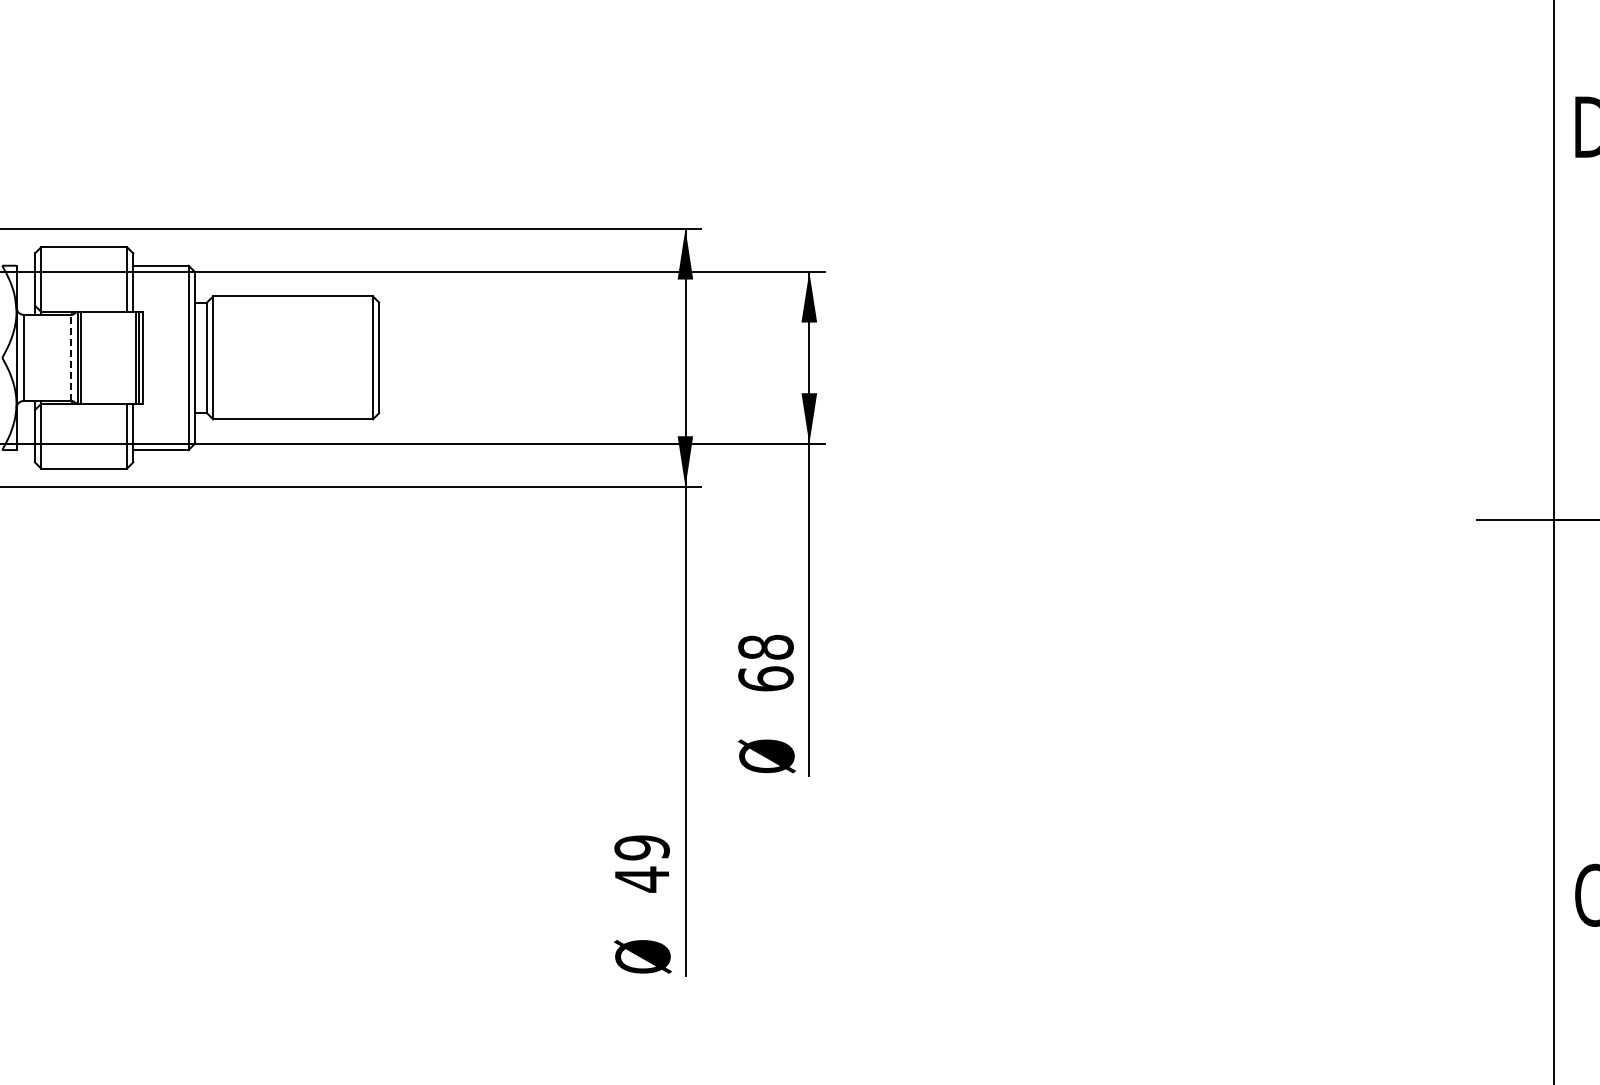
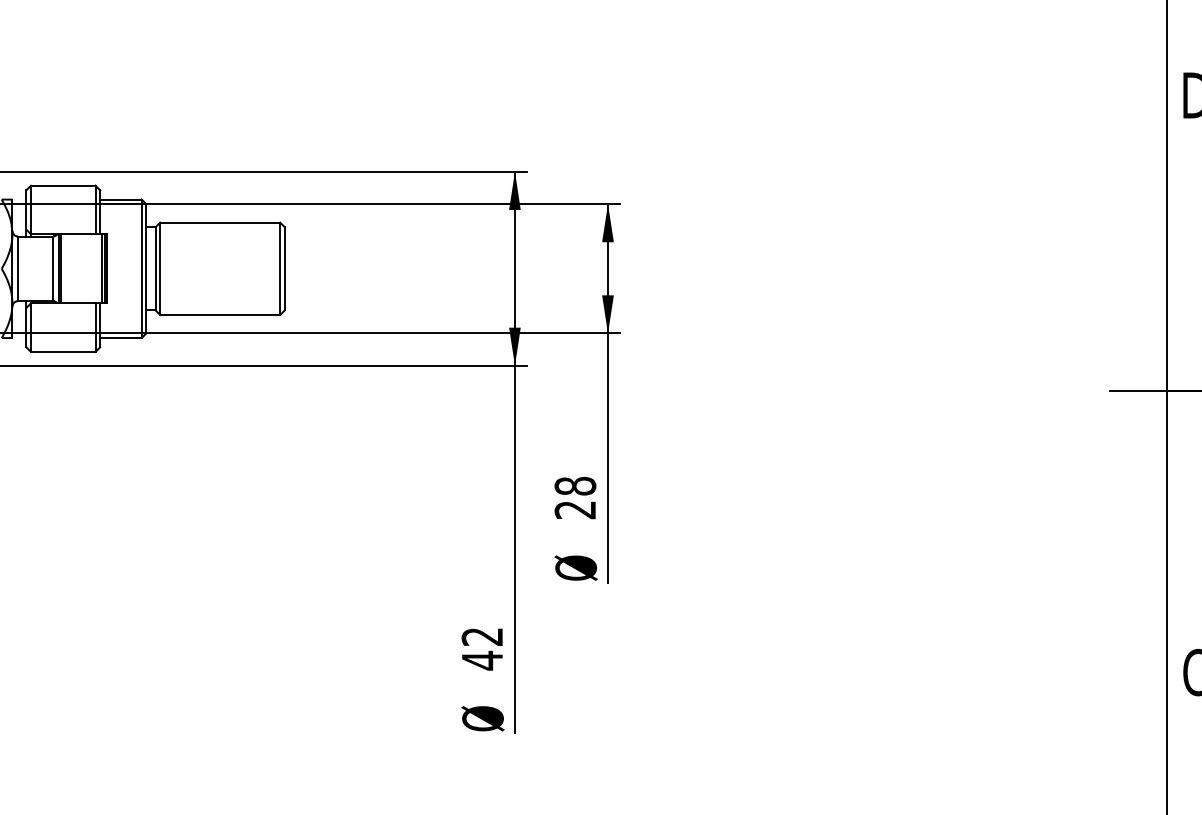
line: (70, 357) -> (52, 268), dashed -> solid
text: (765, 678) -> (575, 509), 68 -> 28
text: (641, 847) -> (481, 636), 49 -> 42

